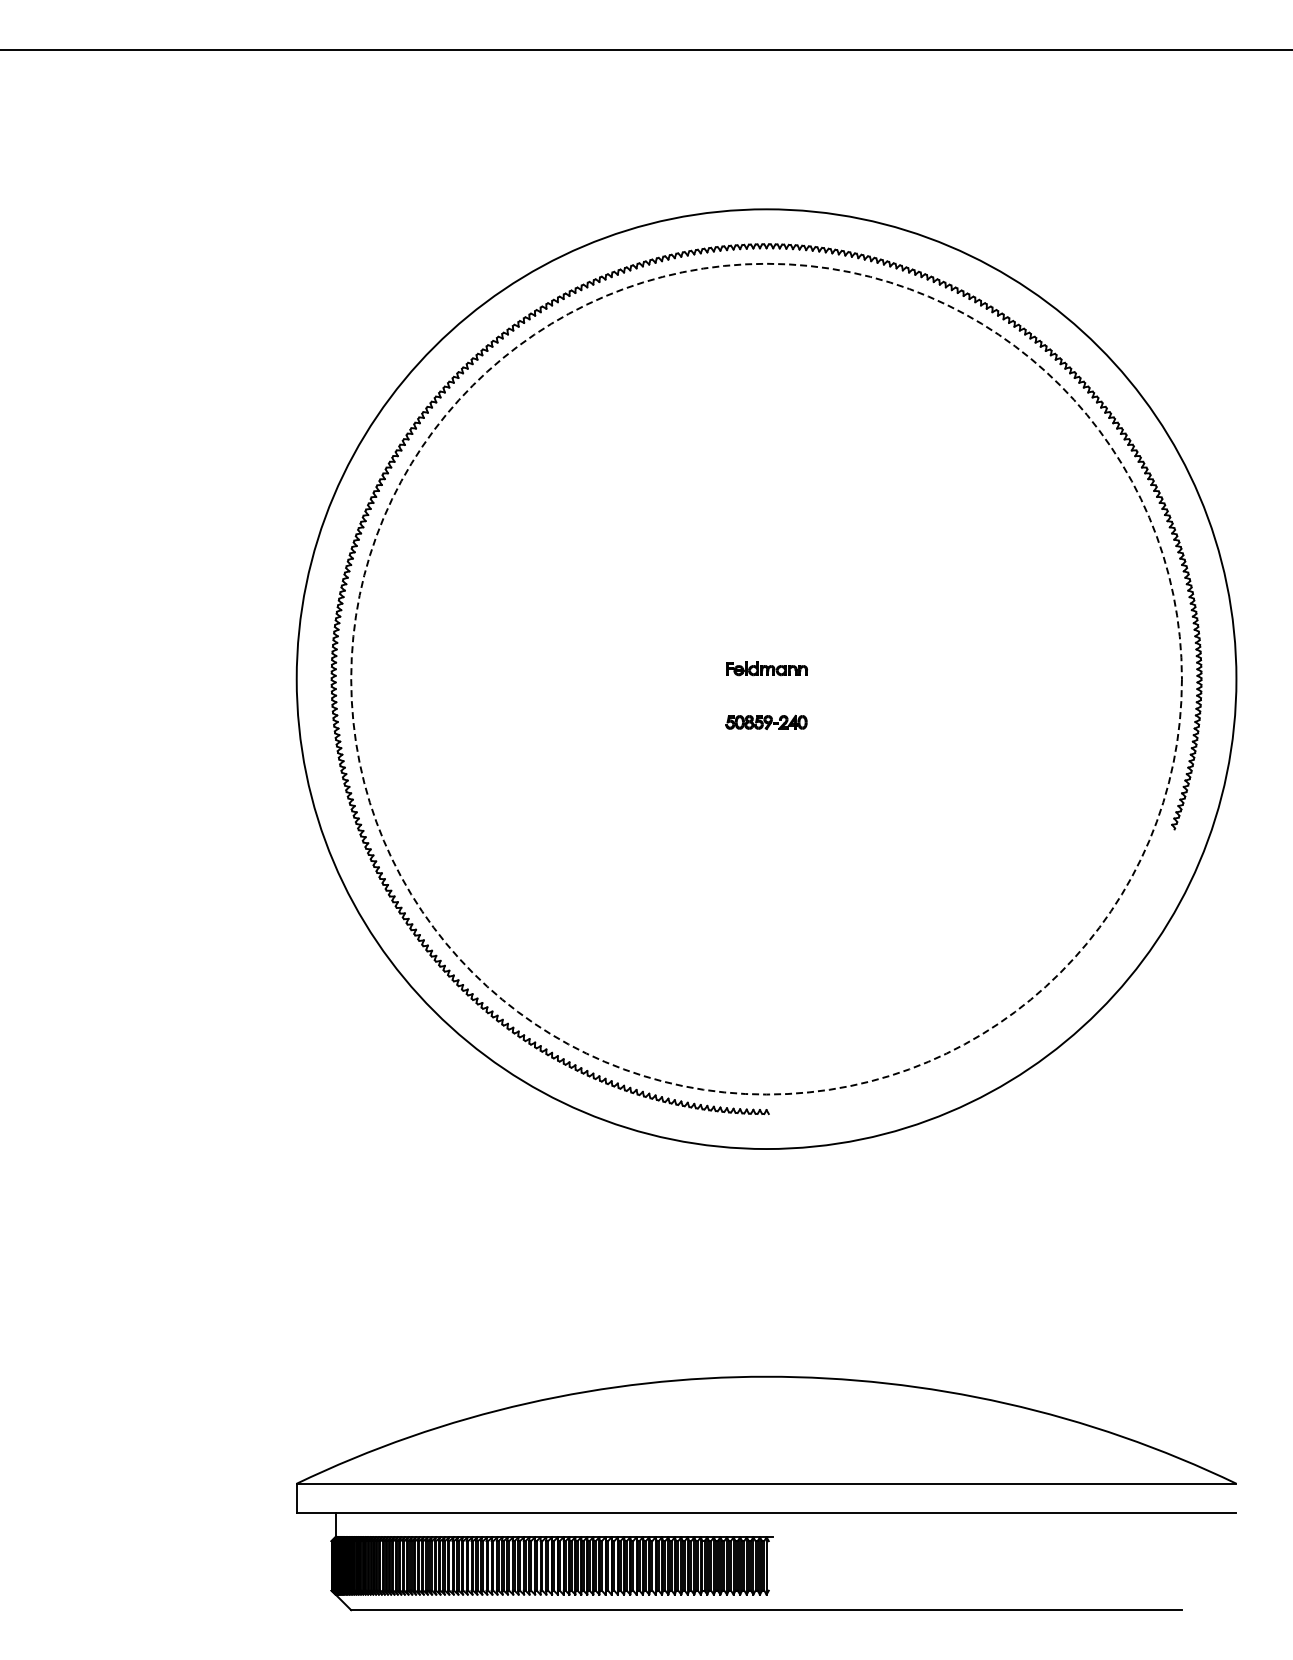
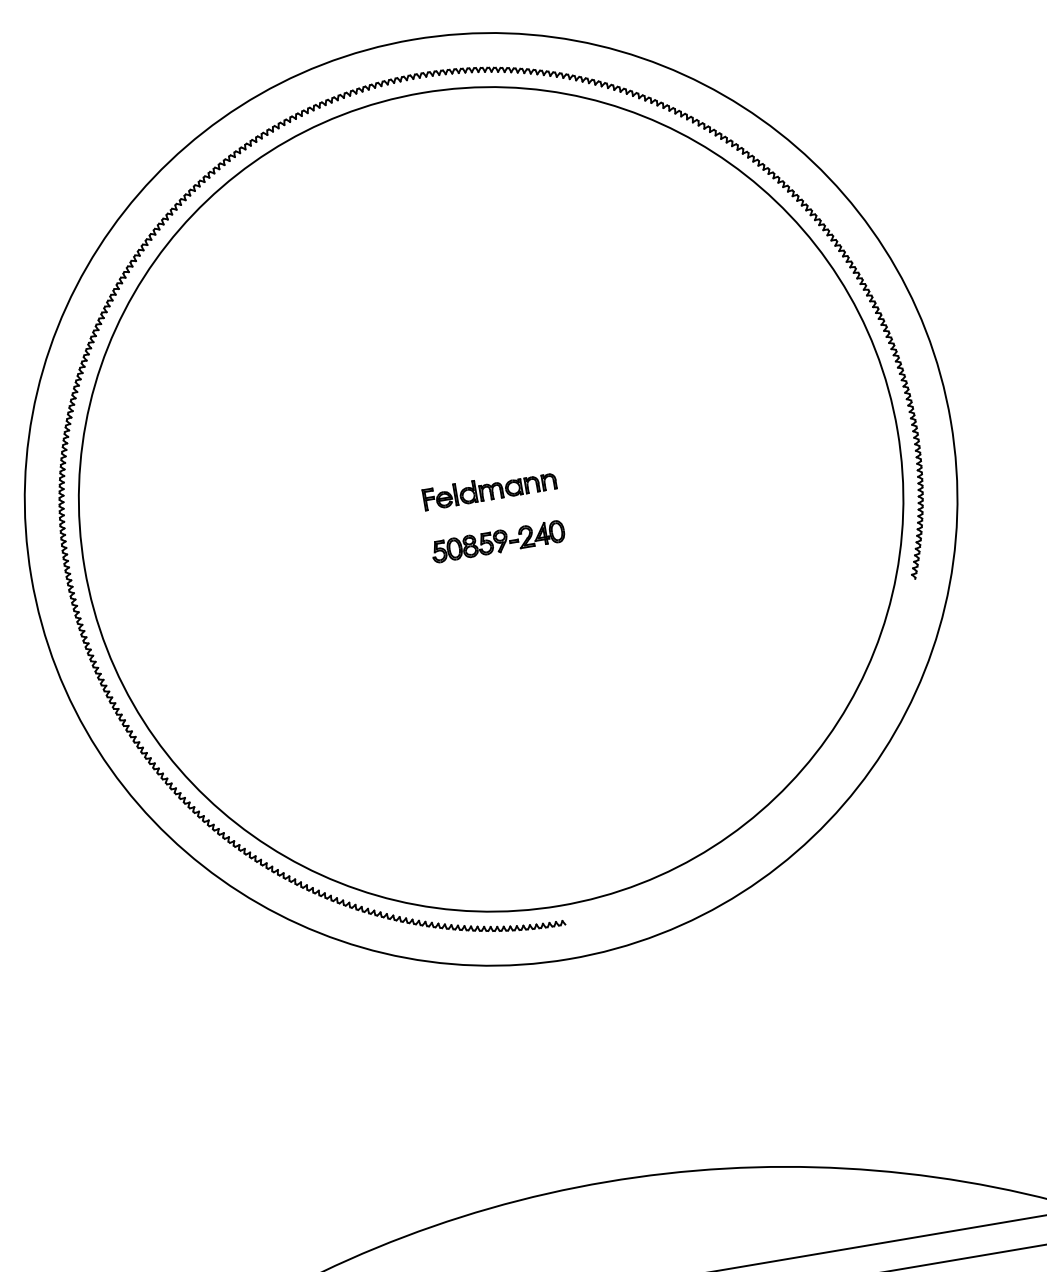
part: (766, 668) -> (489, 488), size x1.67
circle: (766, 678) -> (490, 498), dashed -> solid
part: (766, 722) -> (498, 541), size x1.67

